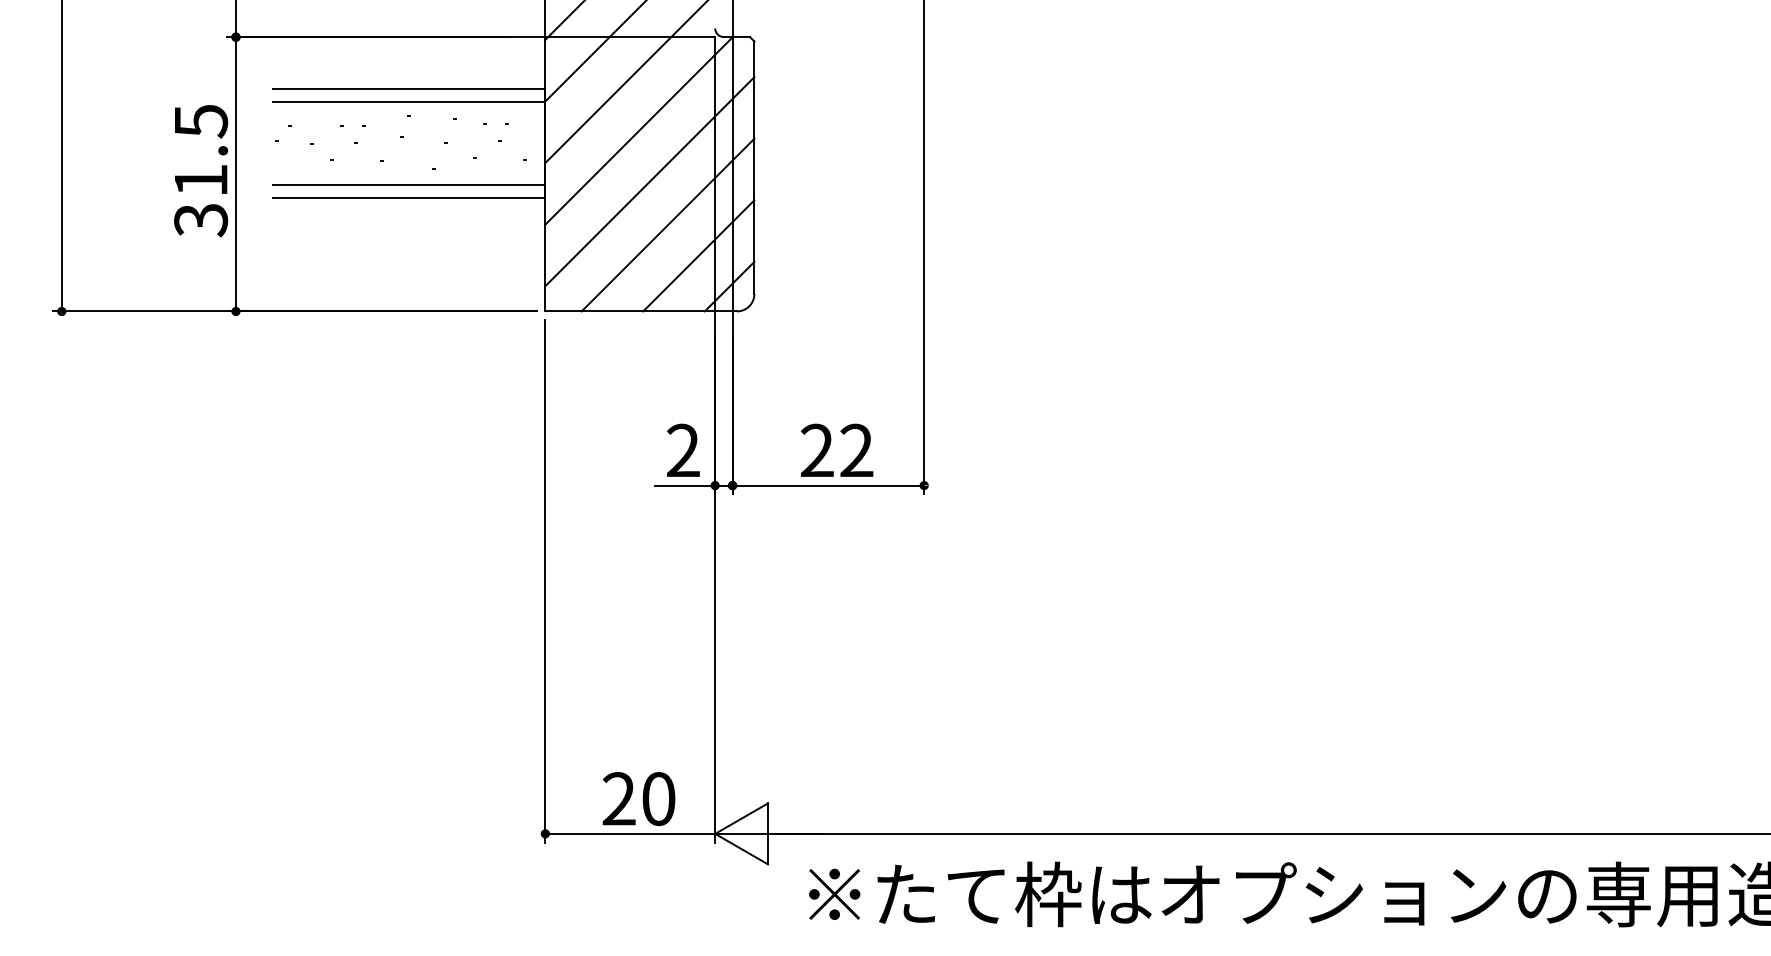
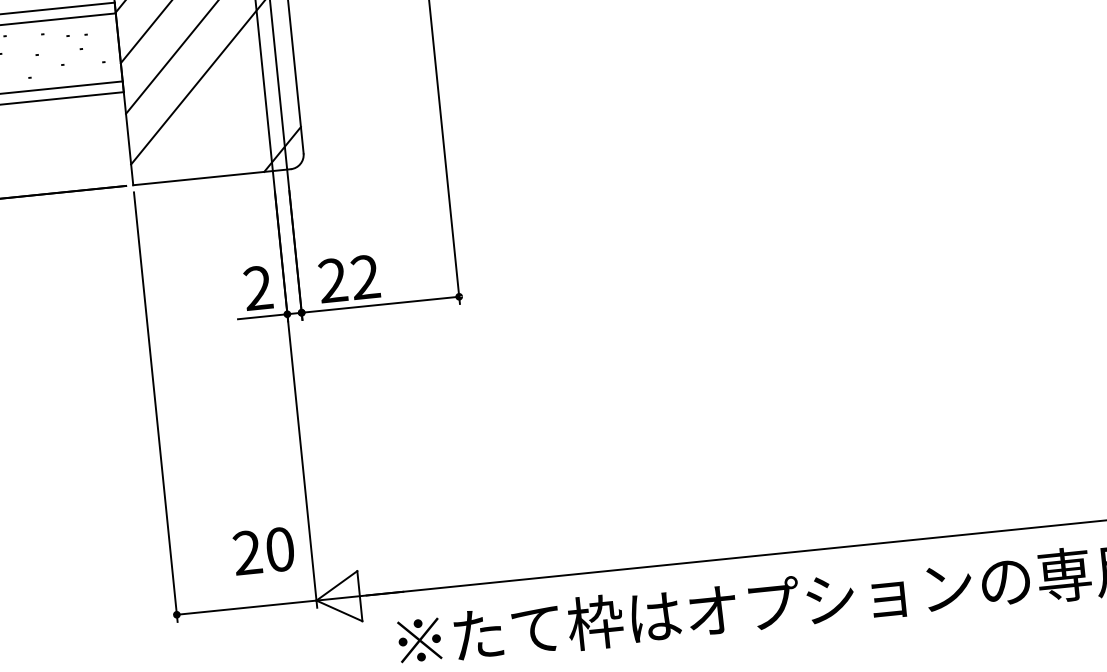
line: (667, 224) -> (226, 103), removed
line: (698, 255) -> (254, 126), removed
text: (836, 449) -> (348, 278), moved
text: (638, 798) -> (263, 550), moved

